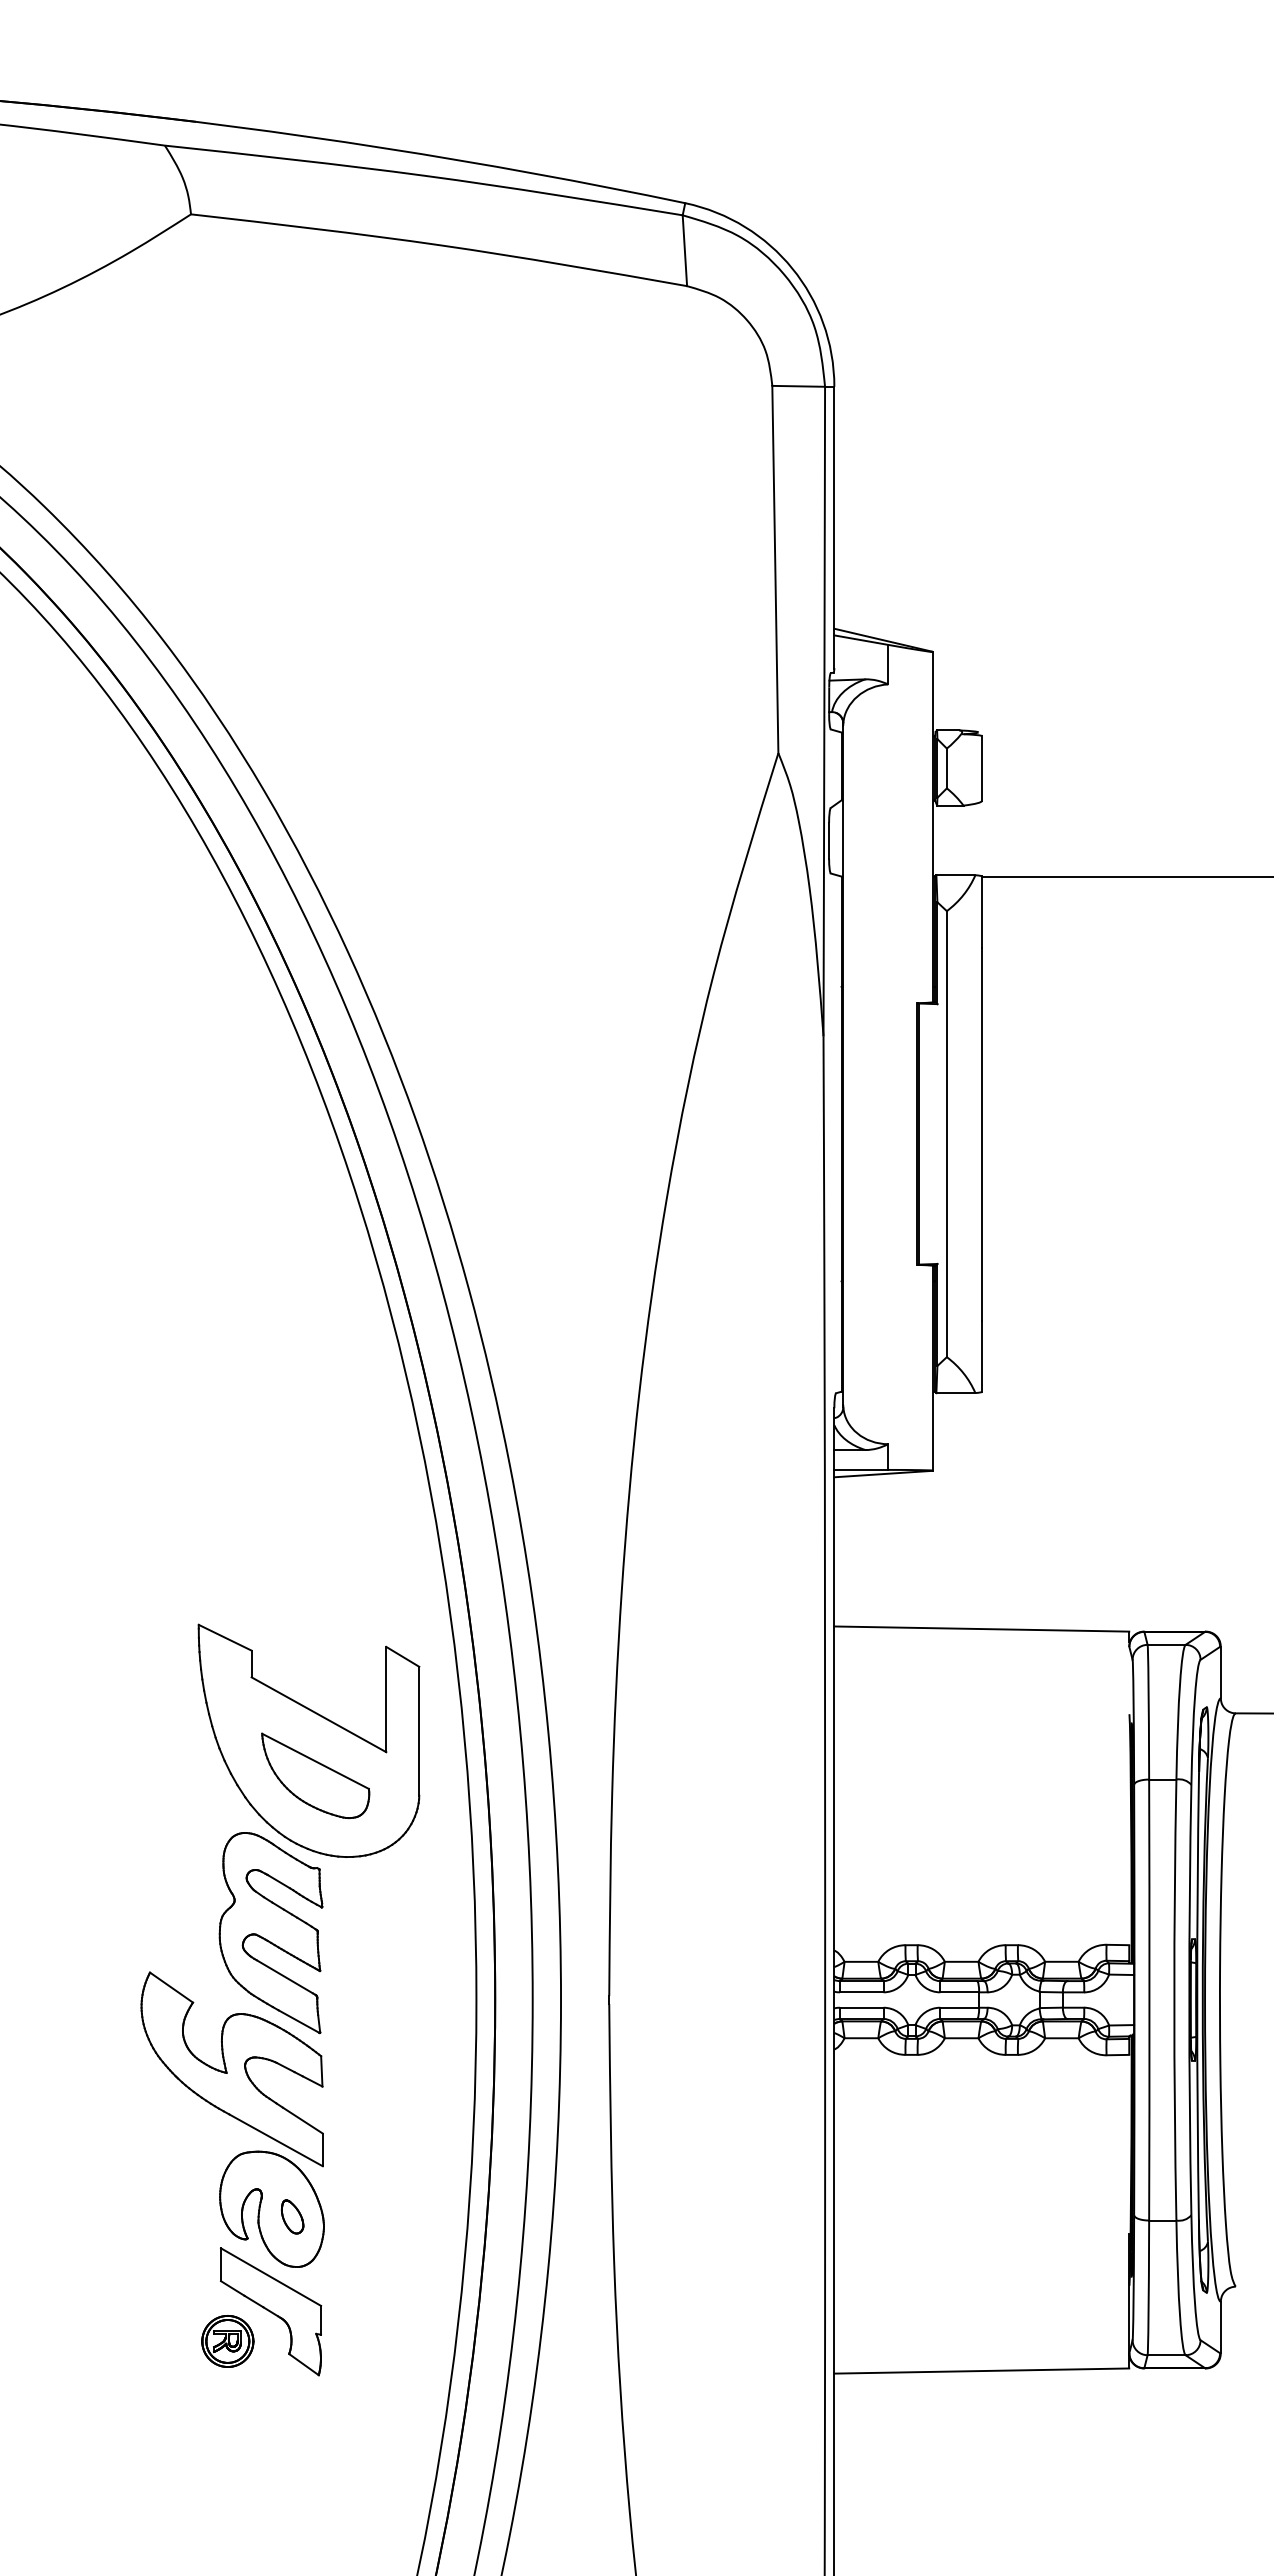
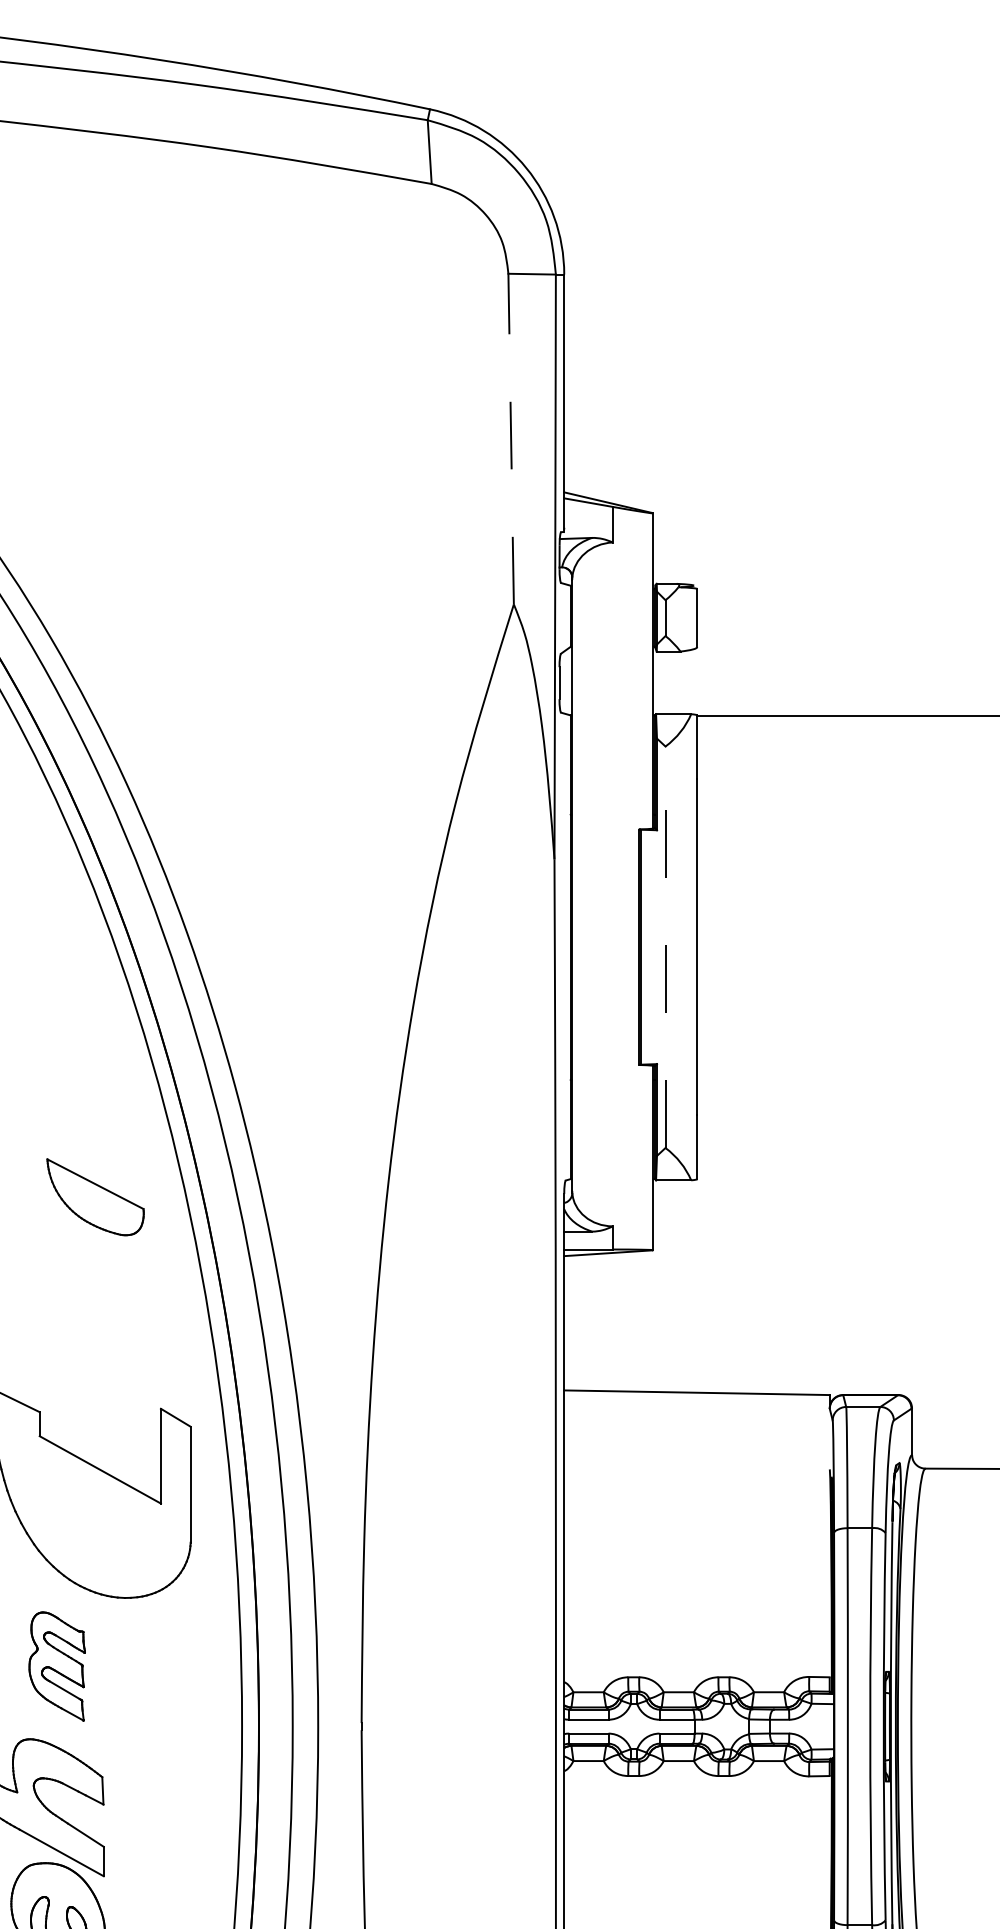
line: (775, 569) -> (511, 439), solid -> dashed
line: (946, 1133) -> (665, 946), solid -> dashed
part: (315, 1775) -> (95, 1196), moved
part: (270, 1933) -> (56, 1666), size x0.6

